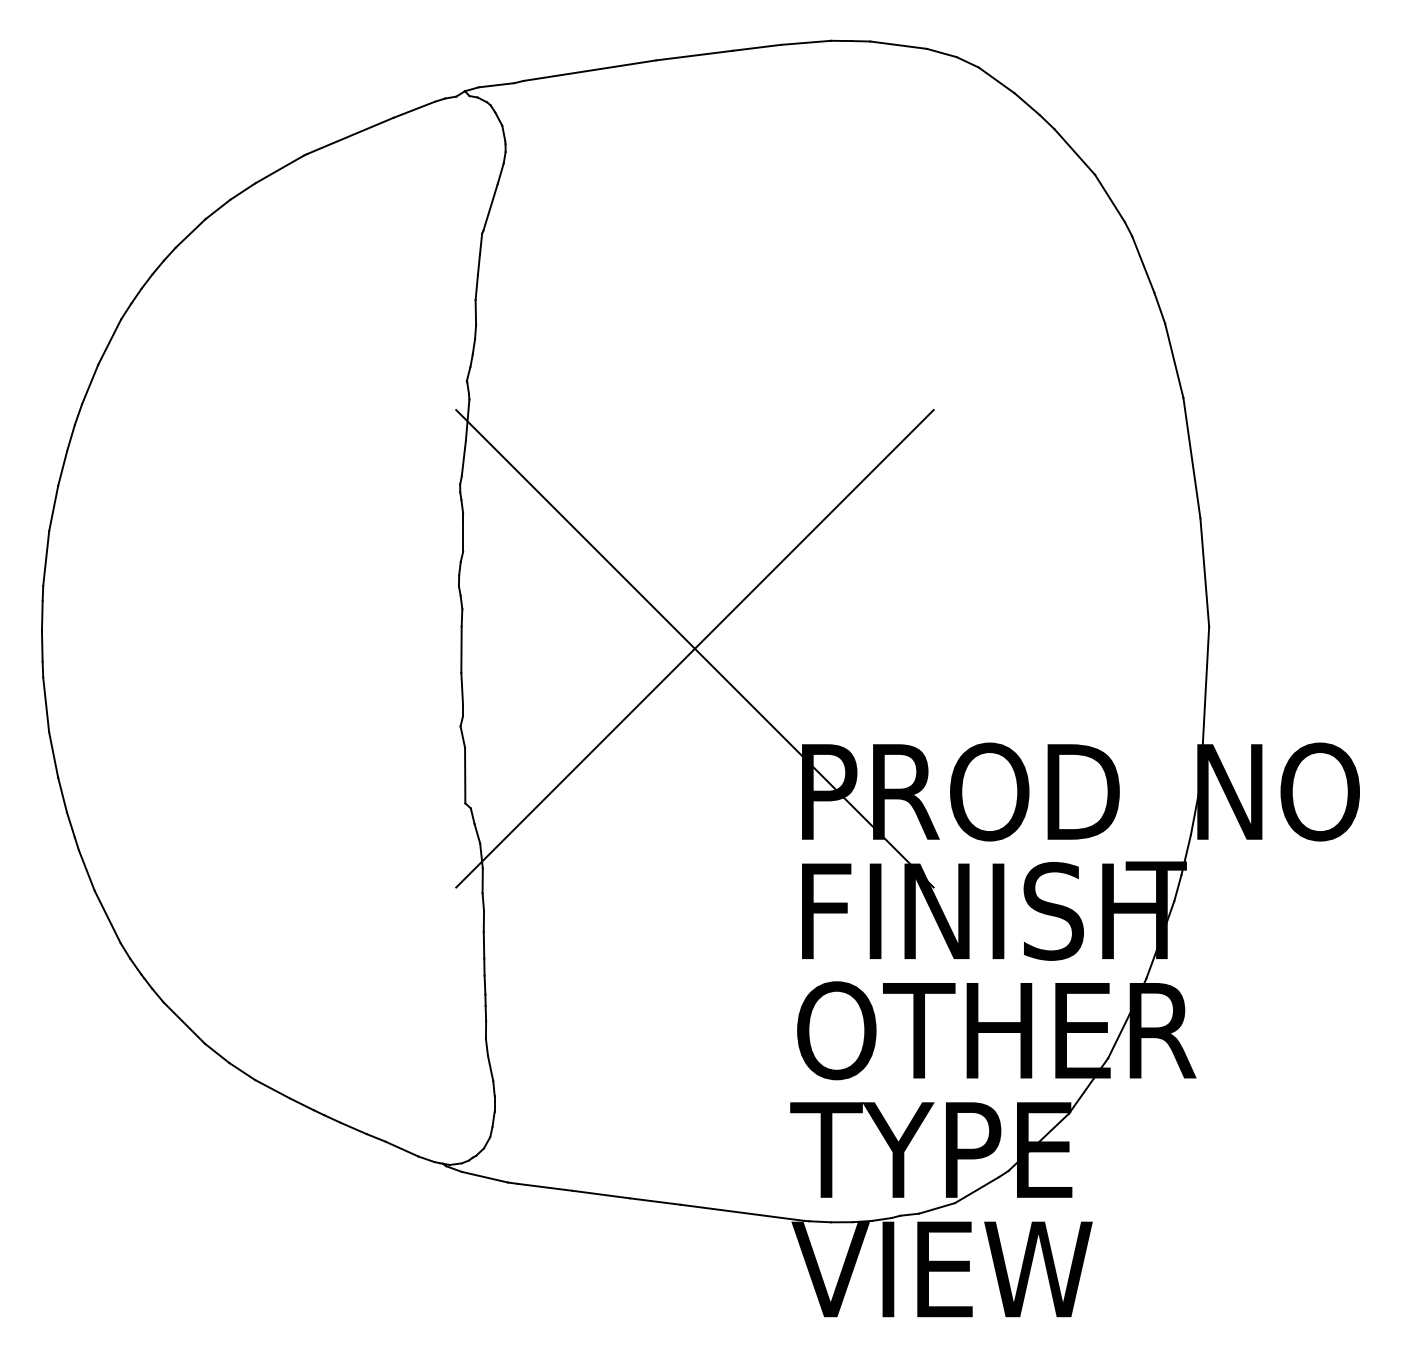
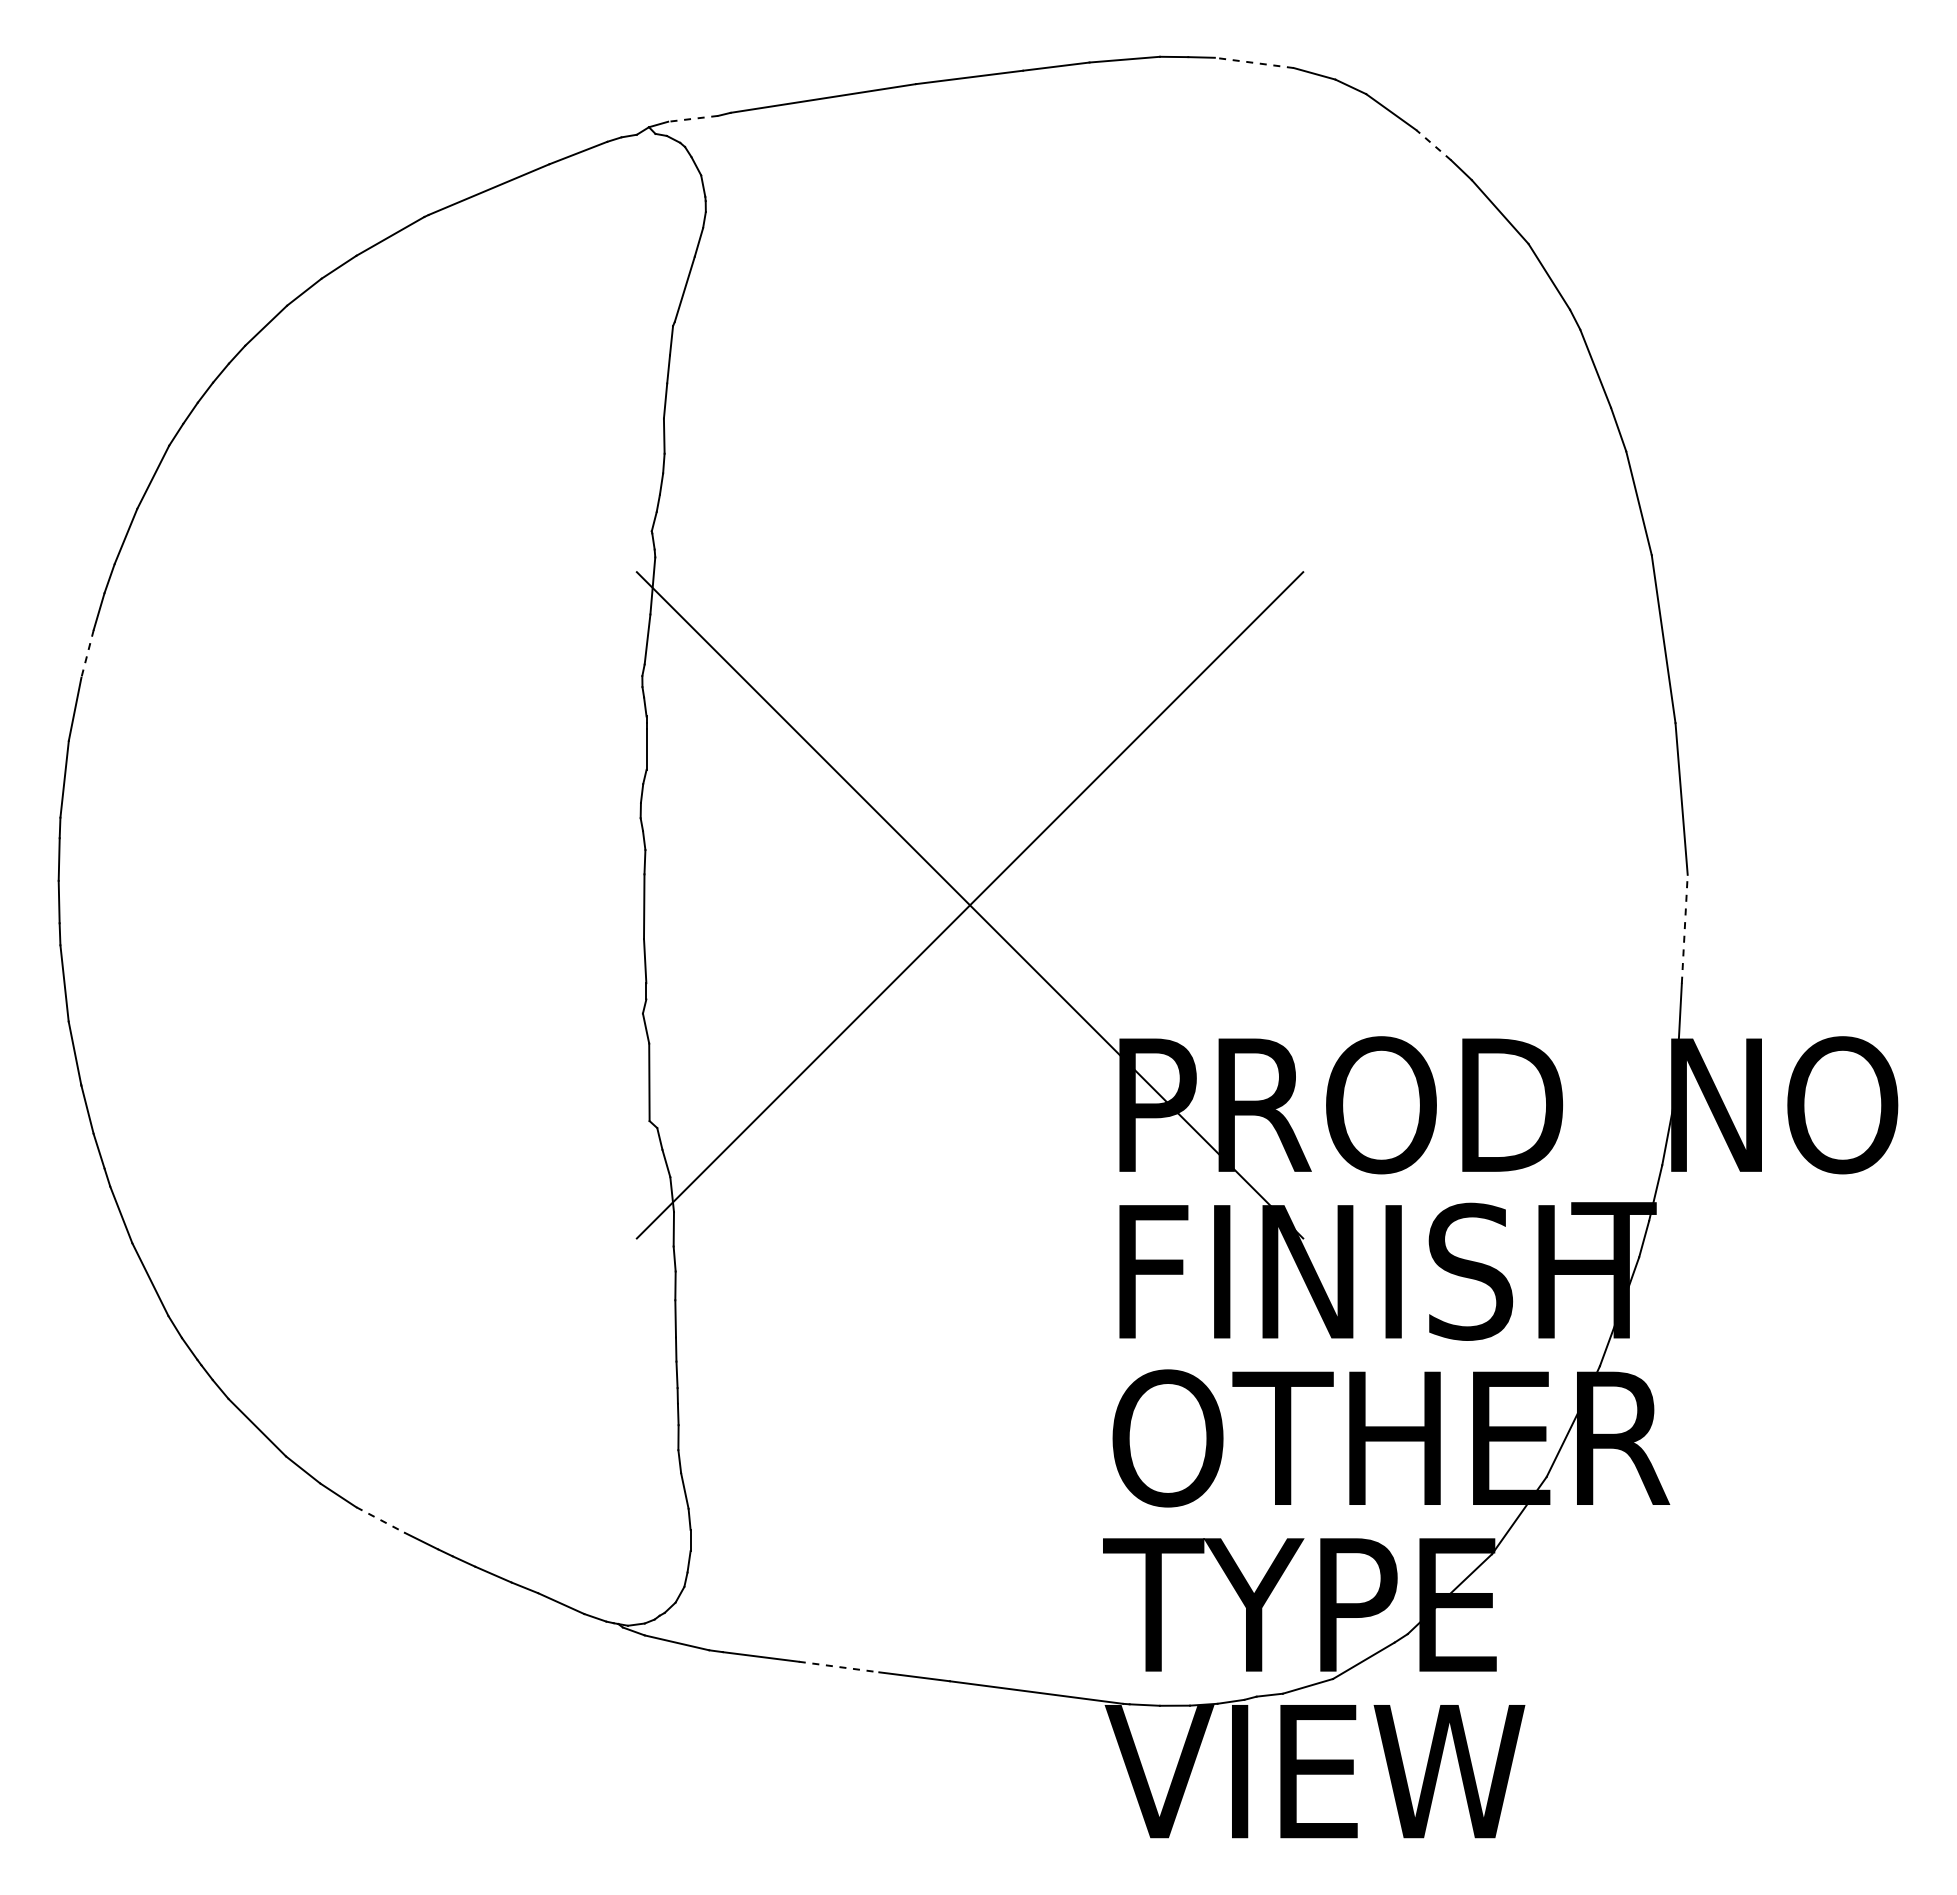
line: (898, 44) -> (1254, 62), solid -> dashed
line: (496, 85) -> (692, 118), solid -> dashed
line: (1027, 103) -> (1433, 144), solid -> dashed
line: (62, 468) -> (87, 653), solid -> dashed
line: (1206, 665) -> (1684, 928), solid -> dashed
line: (273, 1089) -> (381, 1520), solid -> dashed
line: (601, 1194) -> (839, 1667), solid -> dashed

